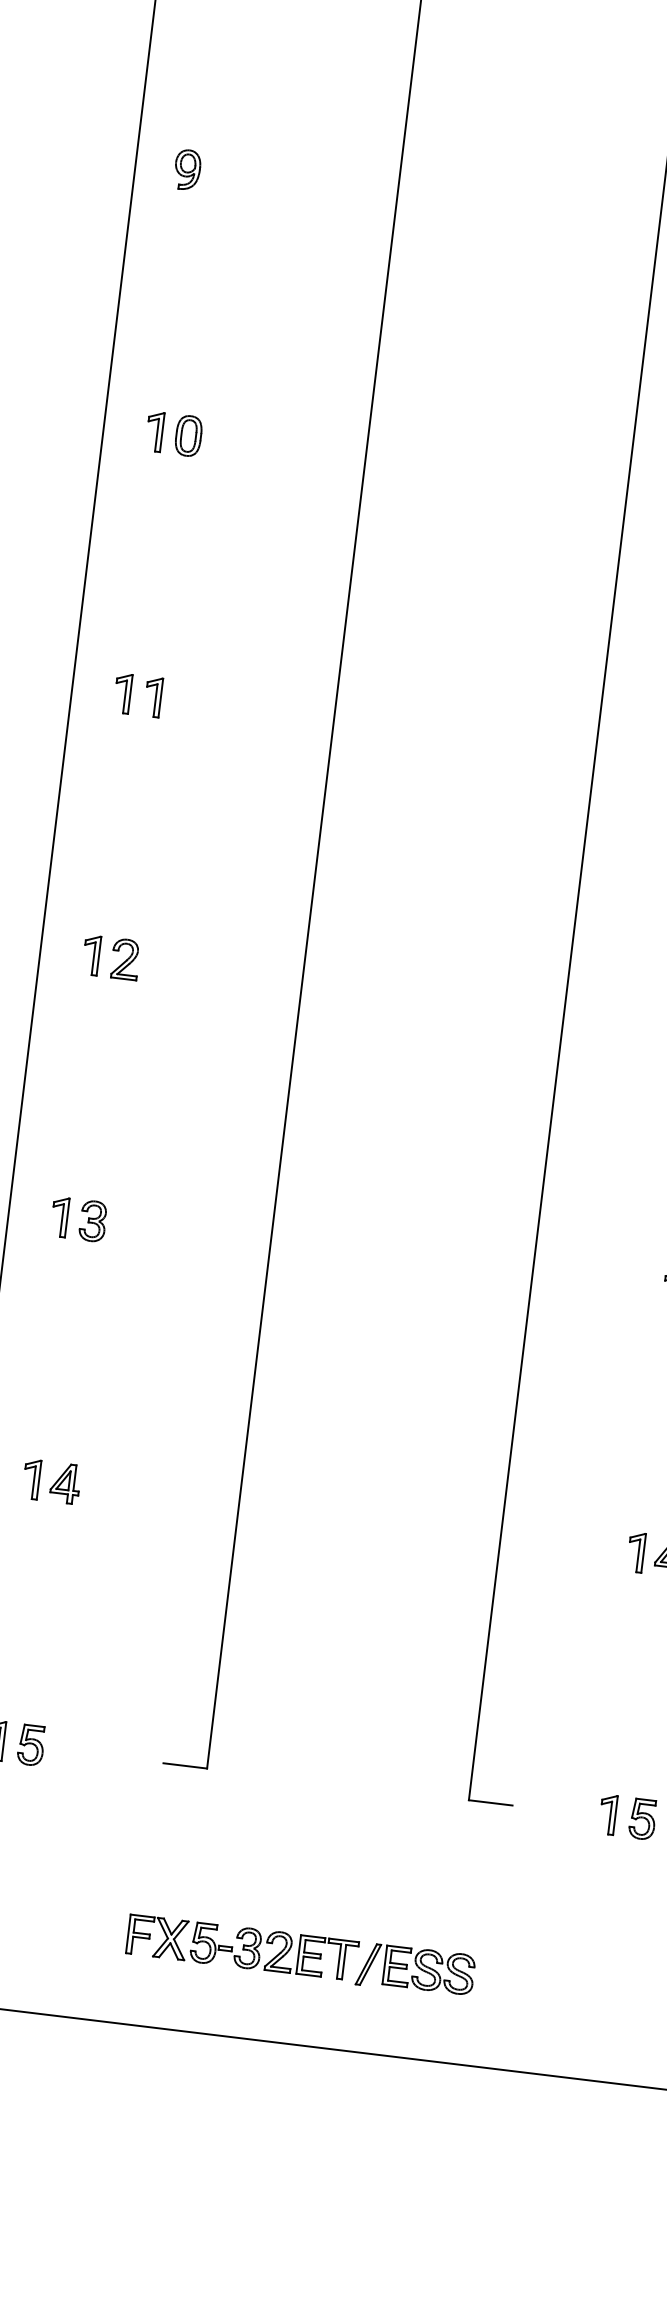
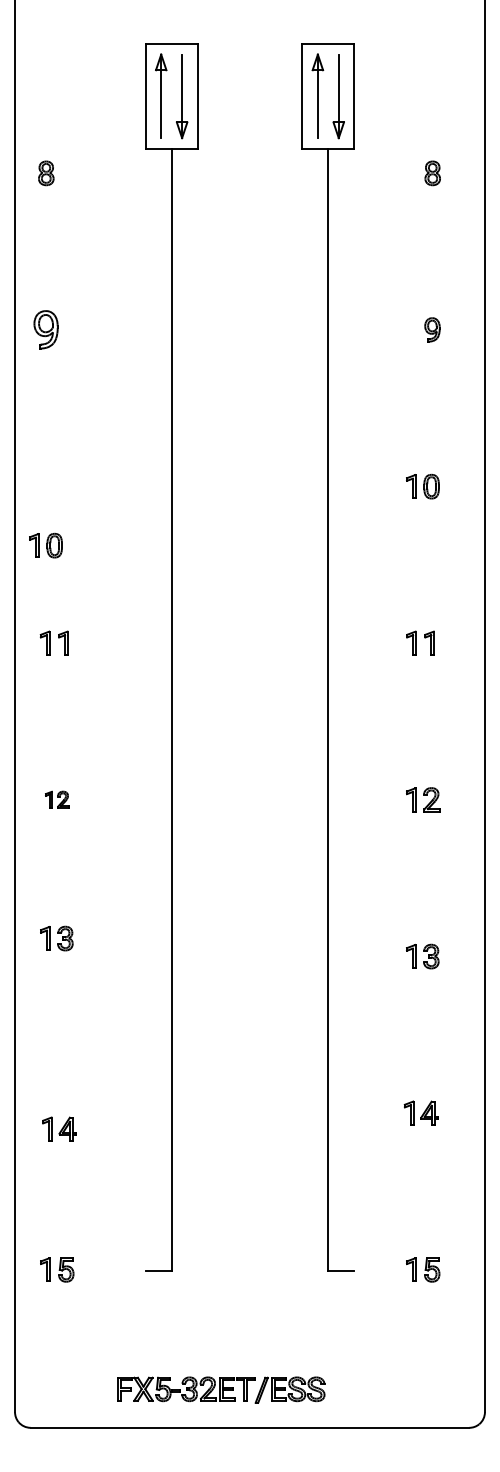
part: (186, 169) -> (45, 329), size x1.6
part: (173, 433) -> (45, 545), moved
part: (111, 957) -> (57, 799), size x0.7
part: (78, 1219) -> (56, 938), moved
part: (51, 1480) -> (59, 1128), moved
part: (301, 1955) -> (221, 1389), moved

